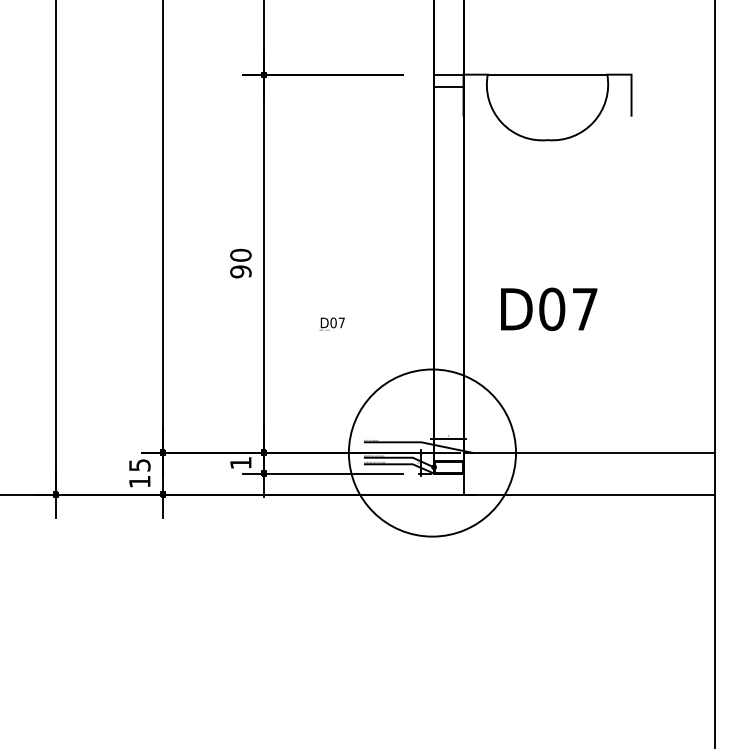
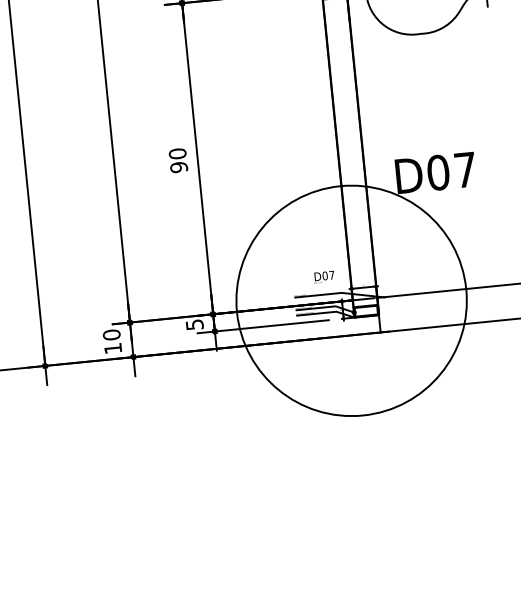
text: (331, 323) -> (323, 276), moved
circle: (432, 452) -> (351, 300), size x1.67
text: (240, 463) -> (194, 325), 1 -> 5
text: (139, 464) -> (111, 334), 15 -> 10

